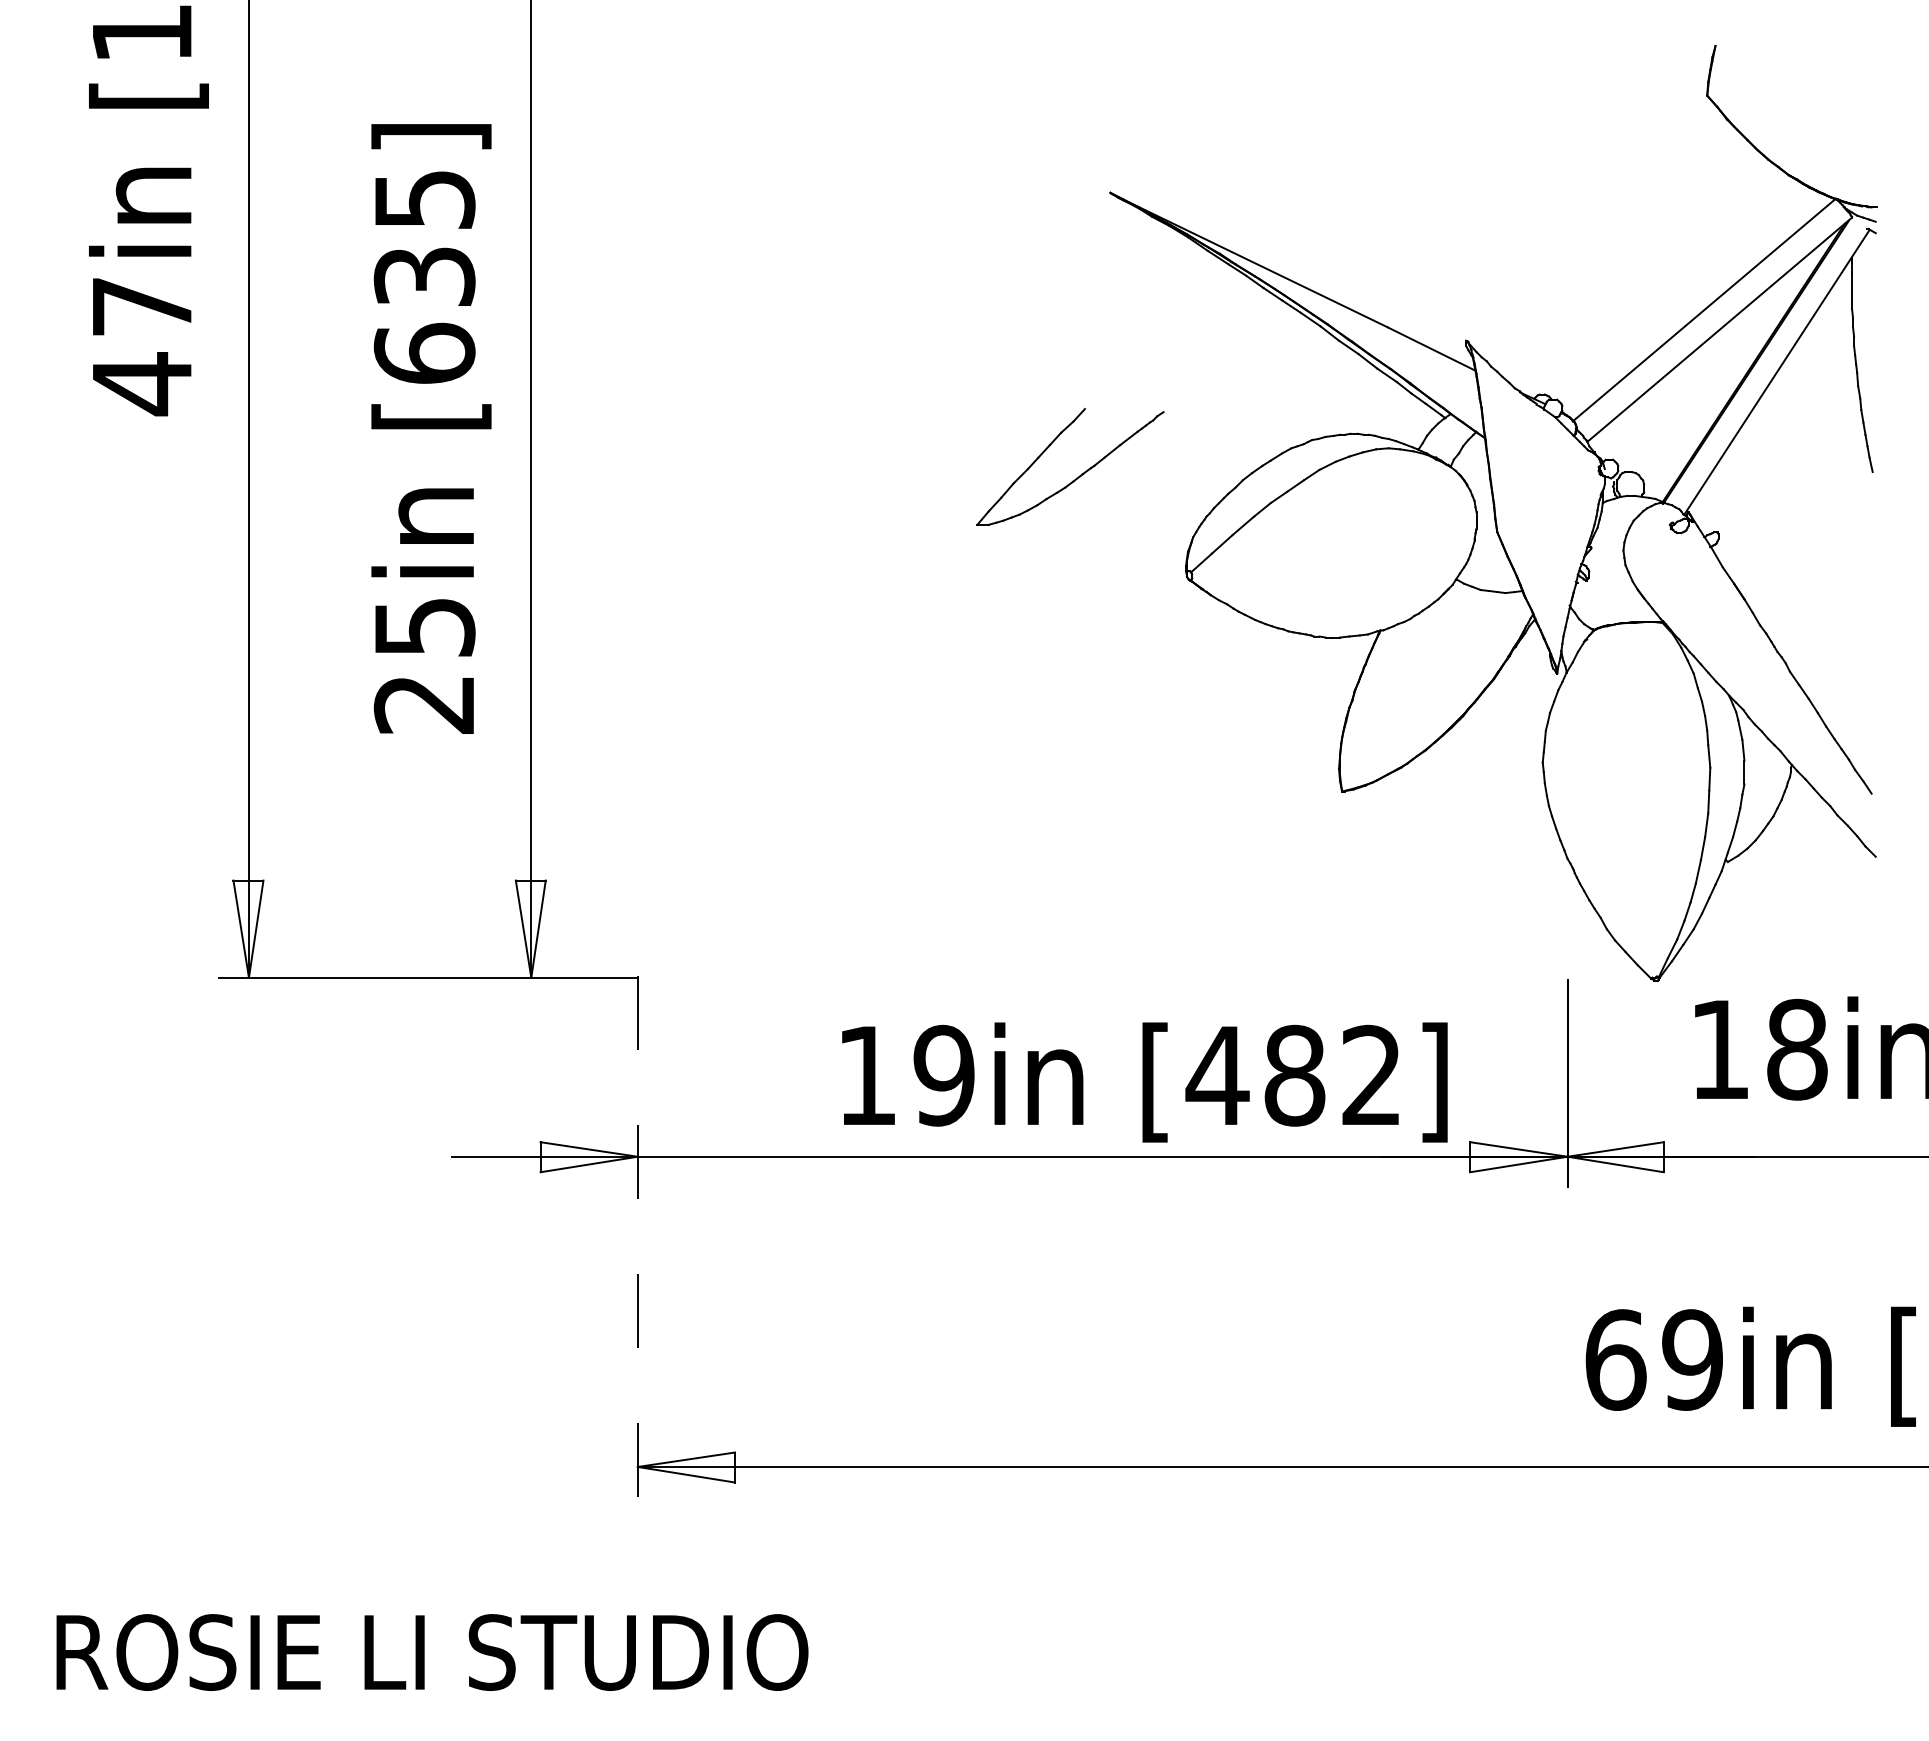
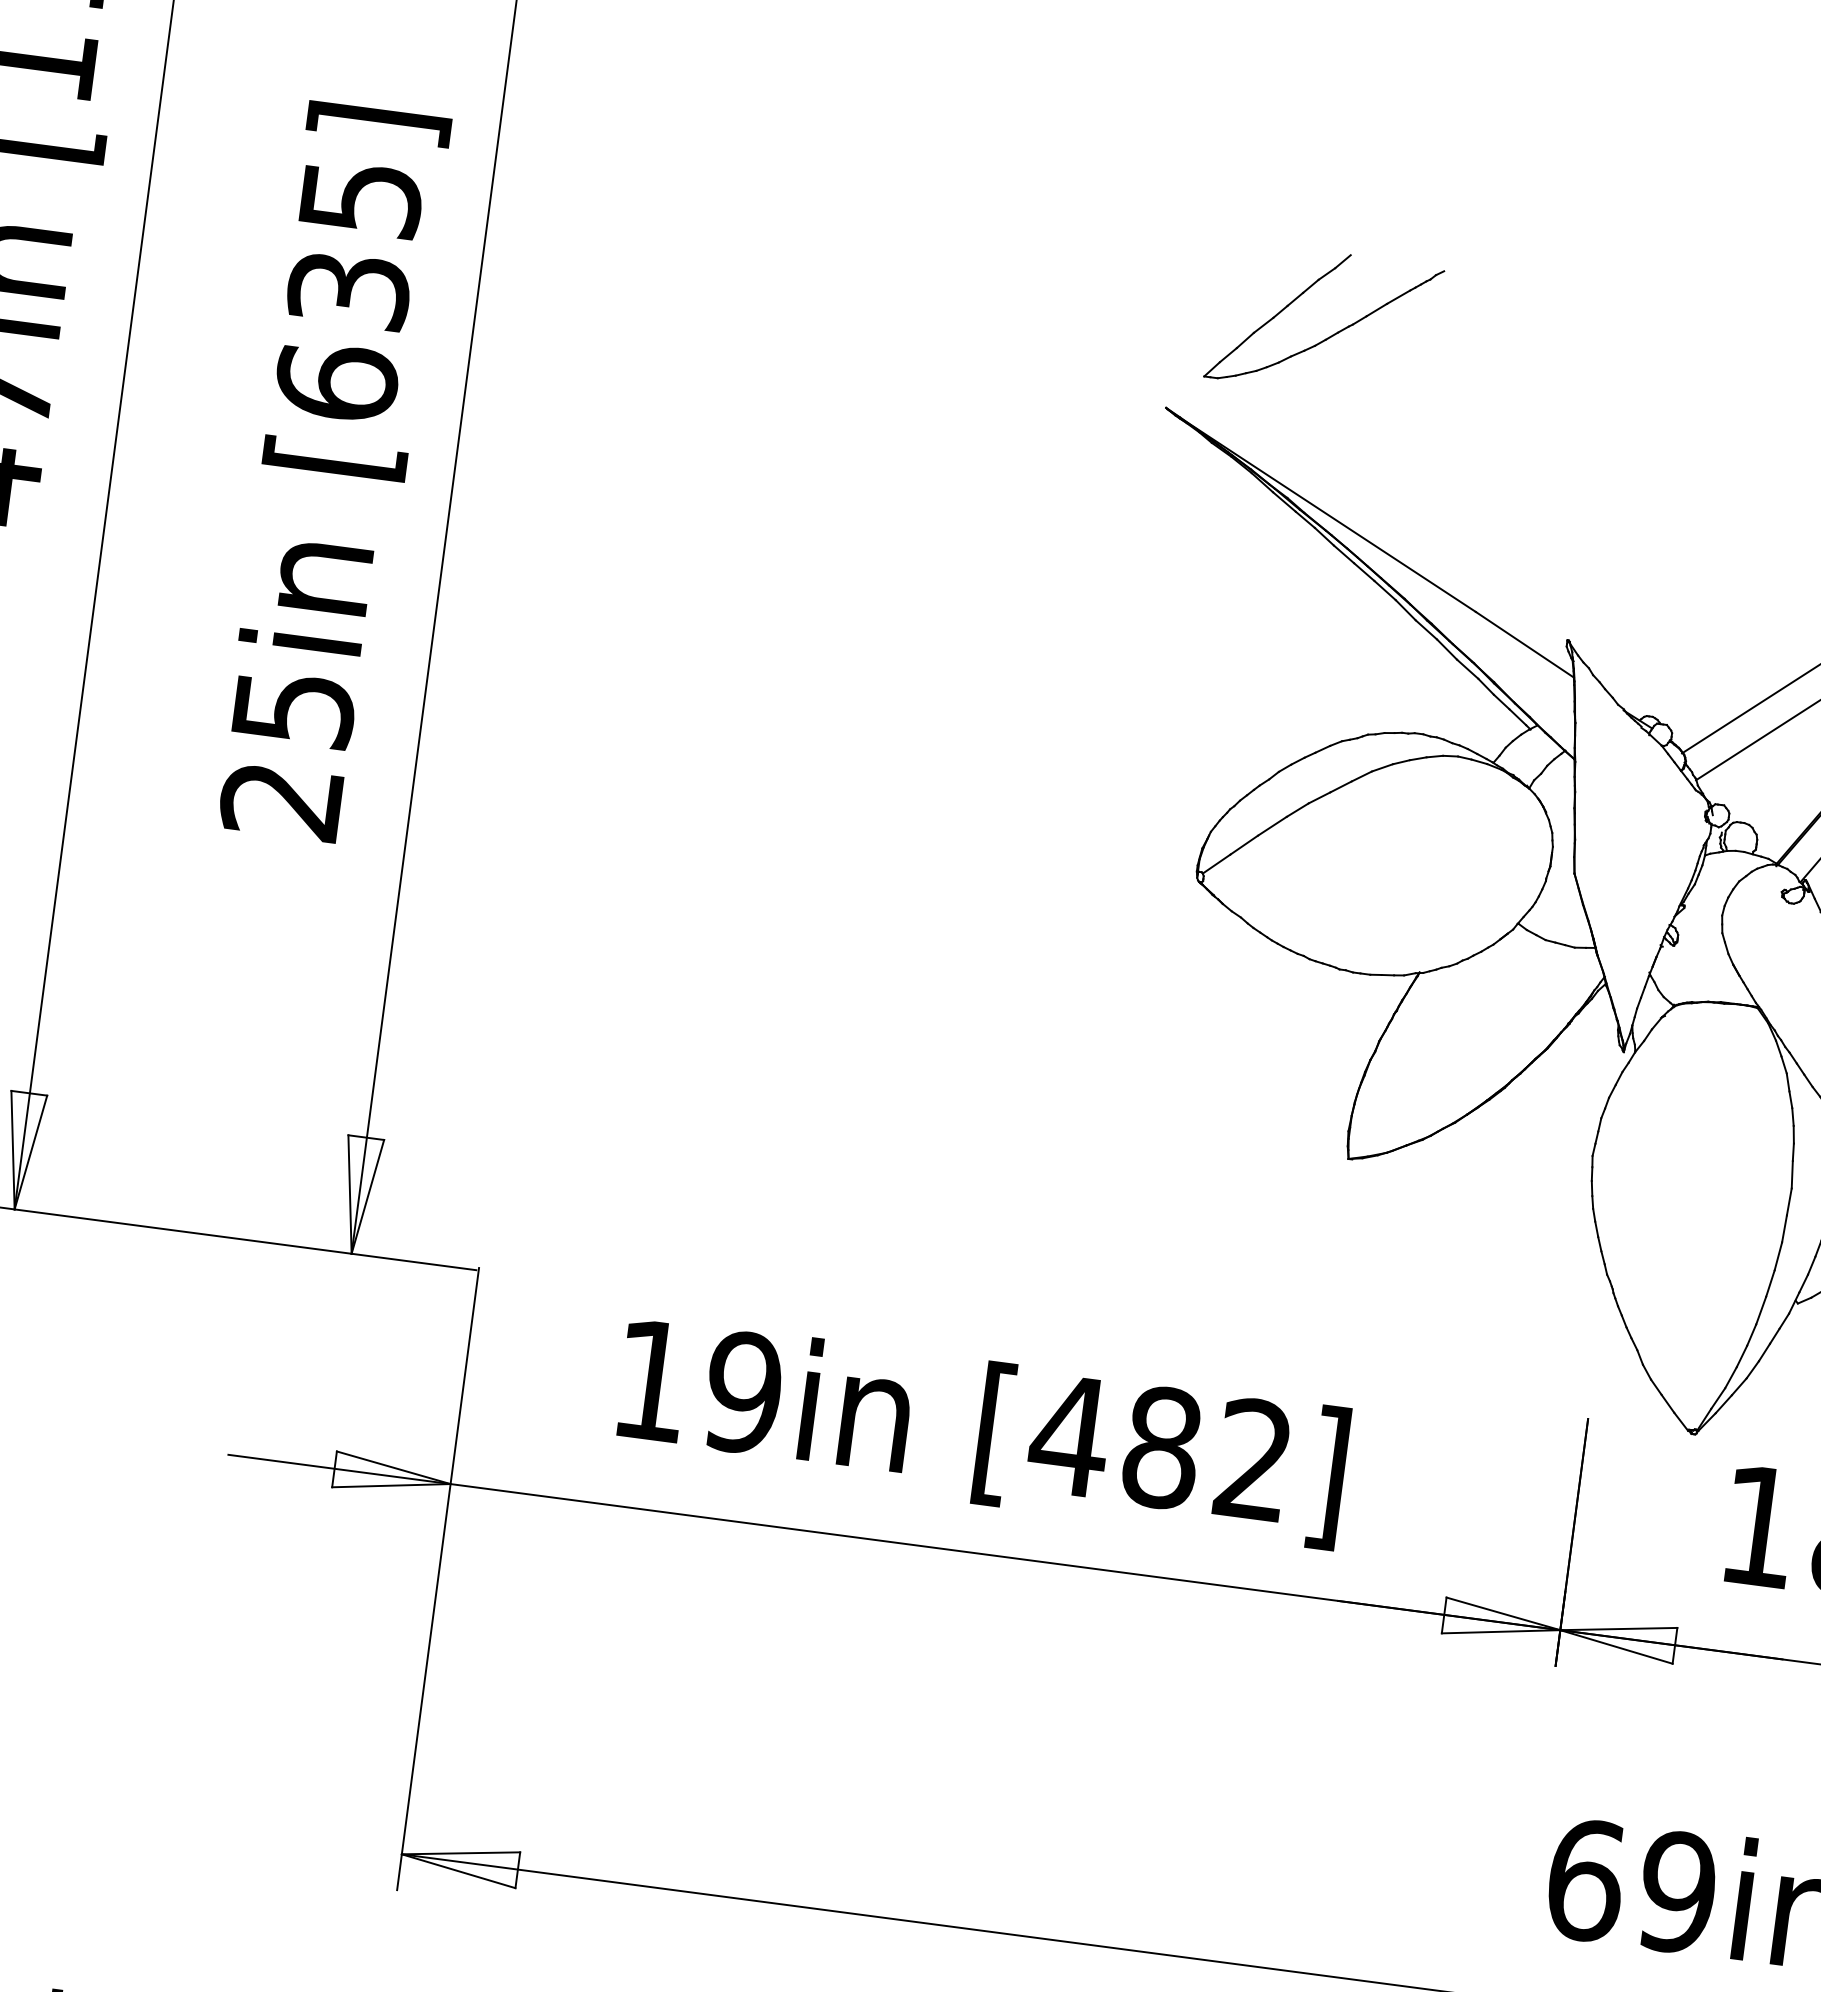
text: (431, 428) -> (333, 472), moved
part: (1076, 477) -> (1329, 335), moved
text: (1144, 1082) -> (981, 1432), moved
line: (637, 1236) -> (437, 1579), dashed -> solid

